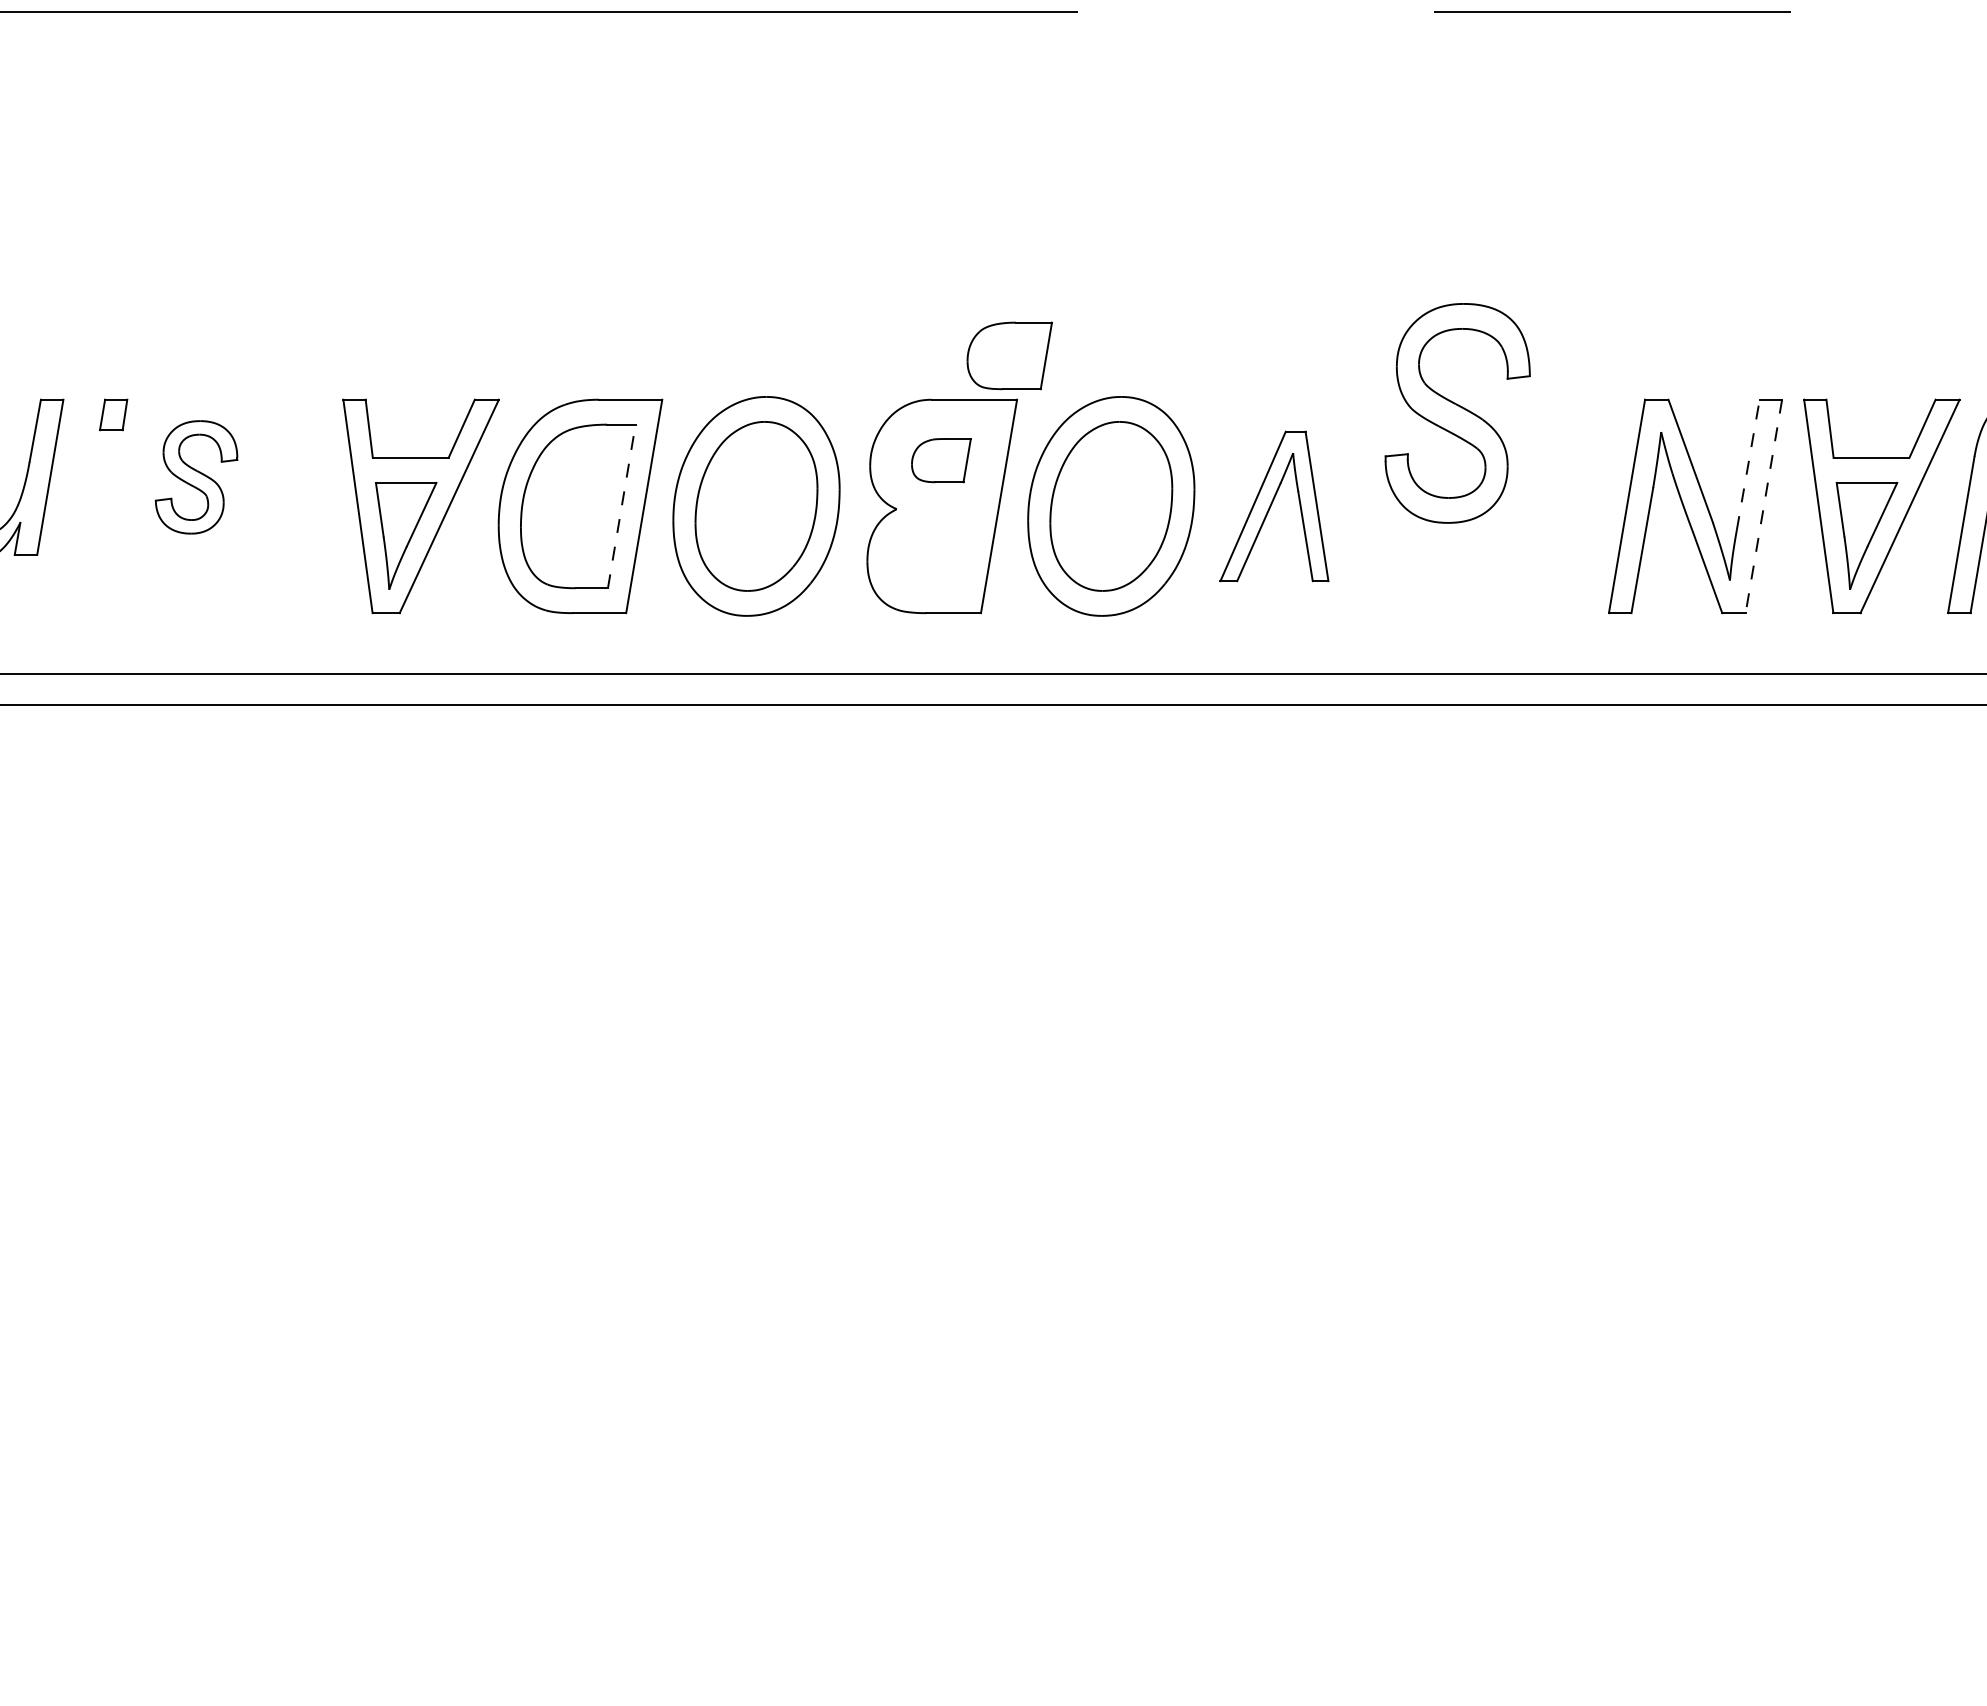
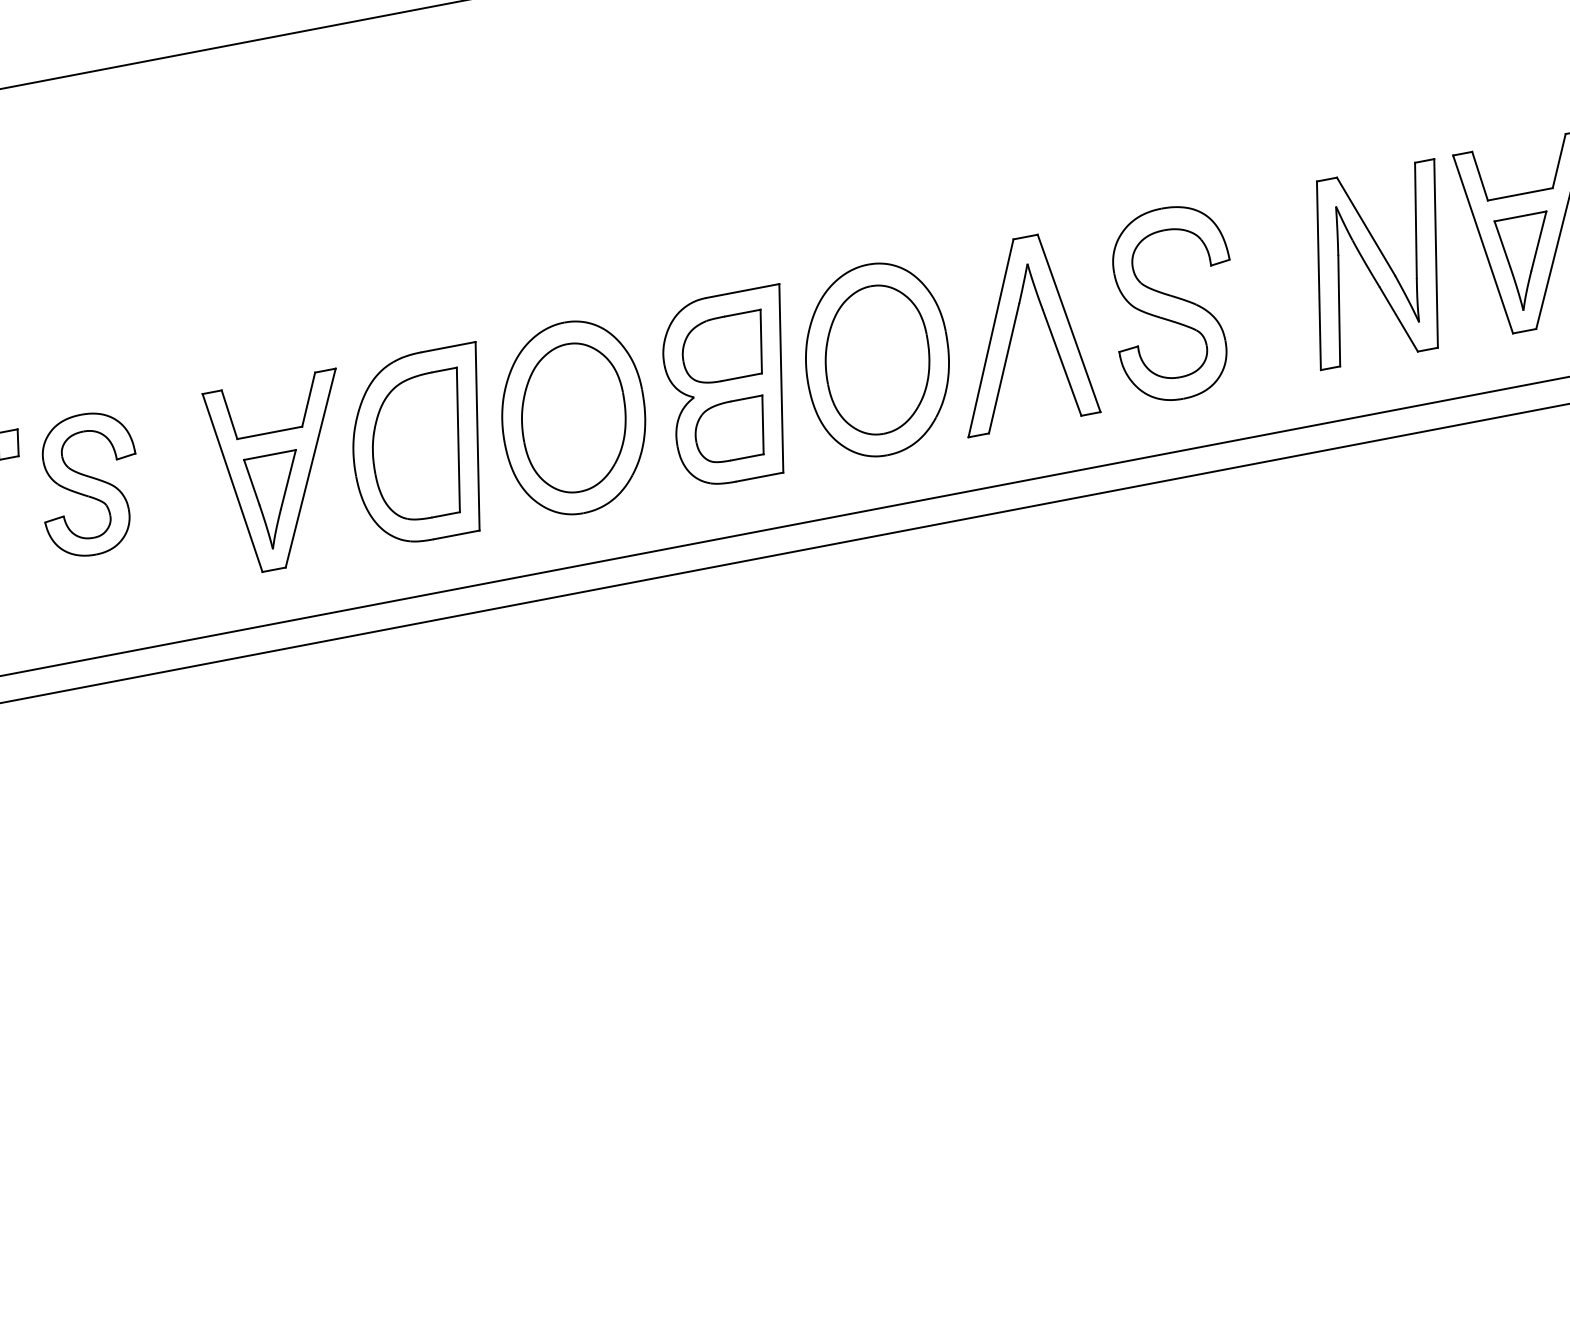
part: (1009, 355) -> (731, 430), moved
part: (1457, 413) -> (1173, 303), moved
part: (941, 460) -> (724, 348), size x1.67
line: (1748, 464) -> (1416, 220), dashed -> solid
part: (196, 477) -> (89, 484), size x1.43
line: (621, 506) -> (458, 440), dashed -> solid
part: (1274, 506) -> (1017, 333), size x1.43
line: (1763, 506) -> (1435, 253), dashed -> solid

